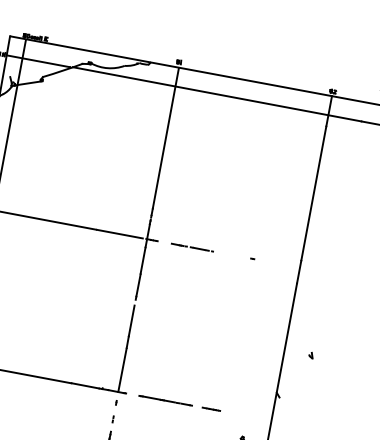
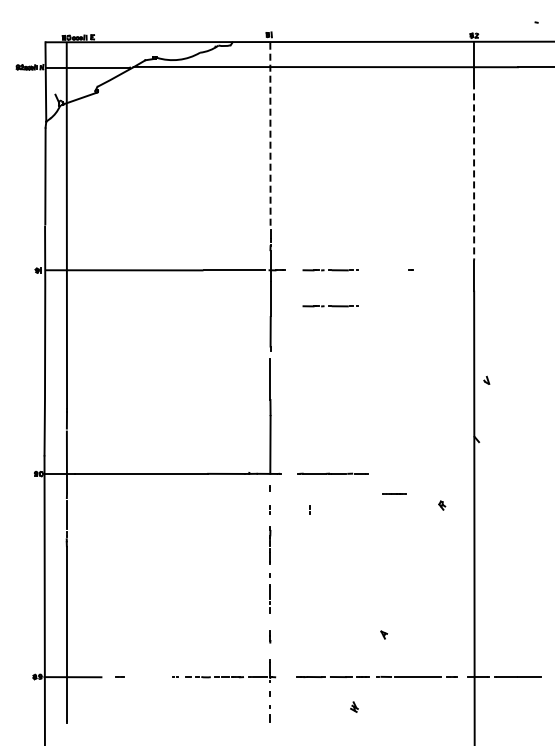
line: (165, 138) -> (270, 136), solid -> dashed
line: (314, 193) -> (474, 171), solid -> dashed
line: (187, 274) -> (330, 306), added
part: (311, 354) -> (486, 379), moved
line: (211, 409) -> (394, 493), moved
part: (142, 424) -> (309, 509), added

